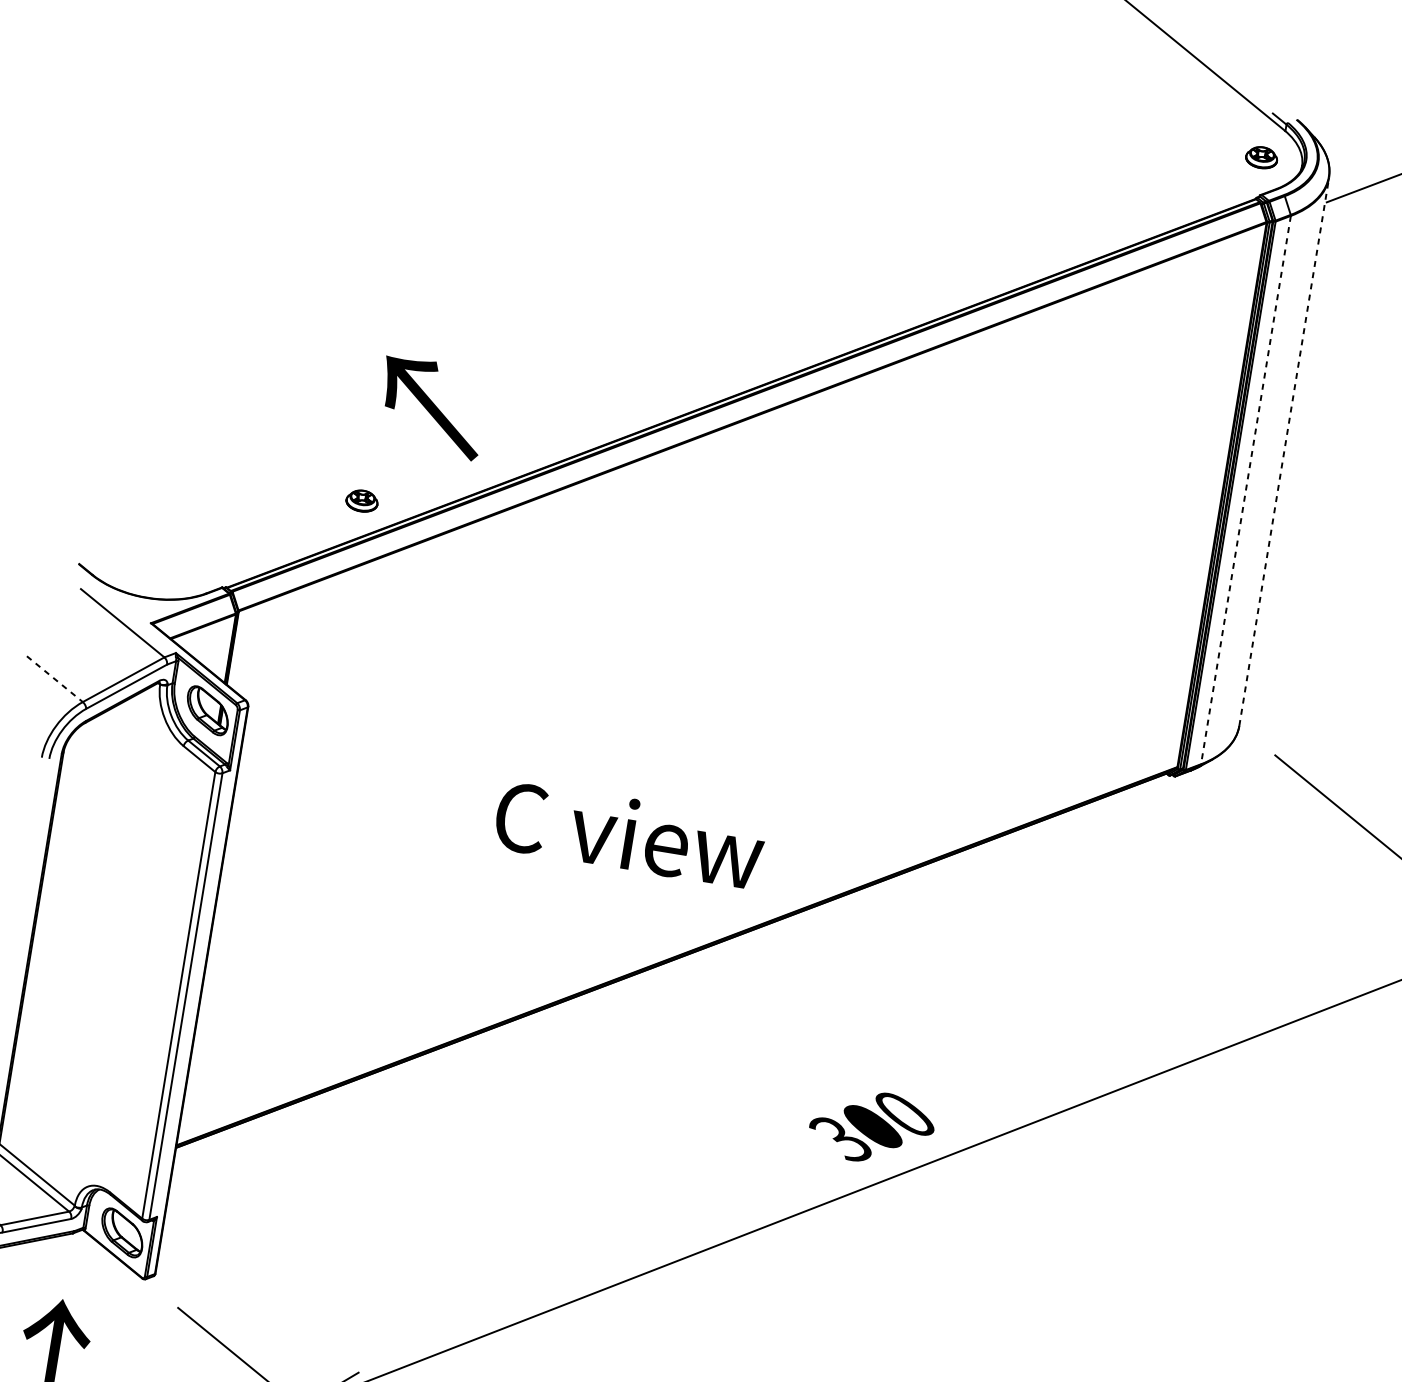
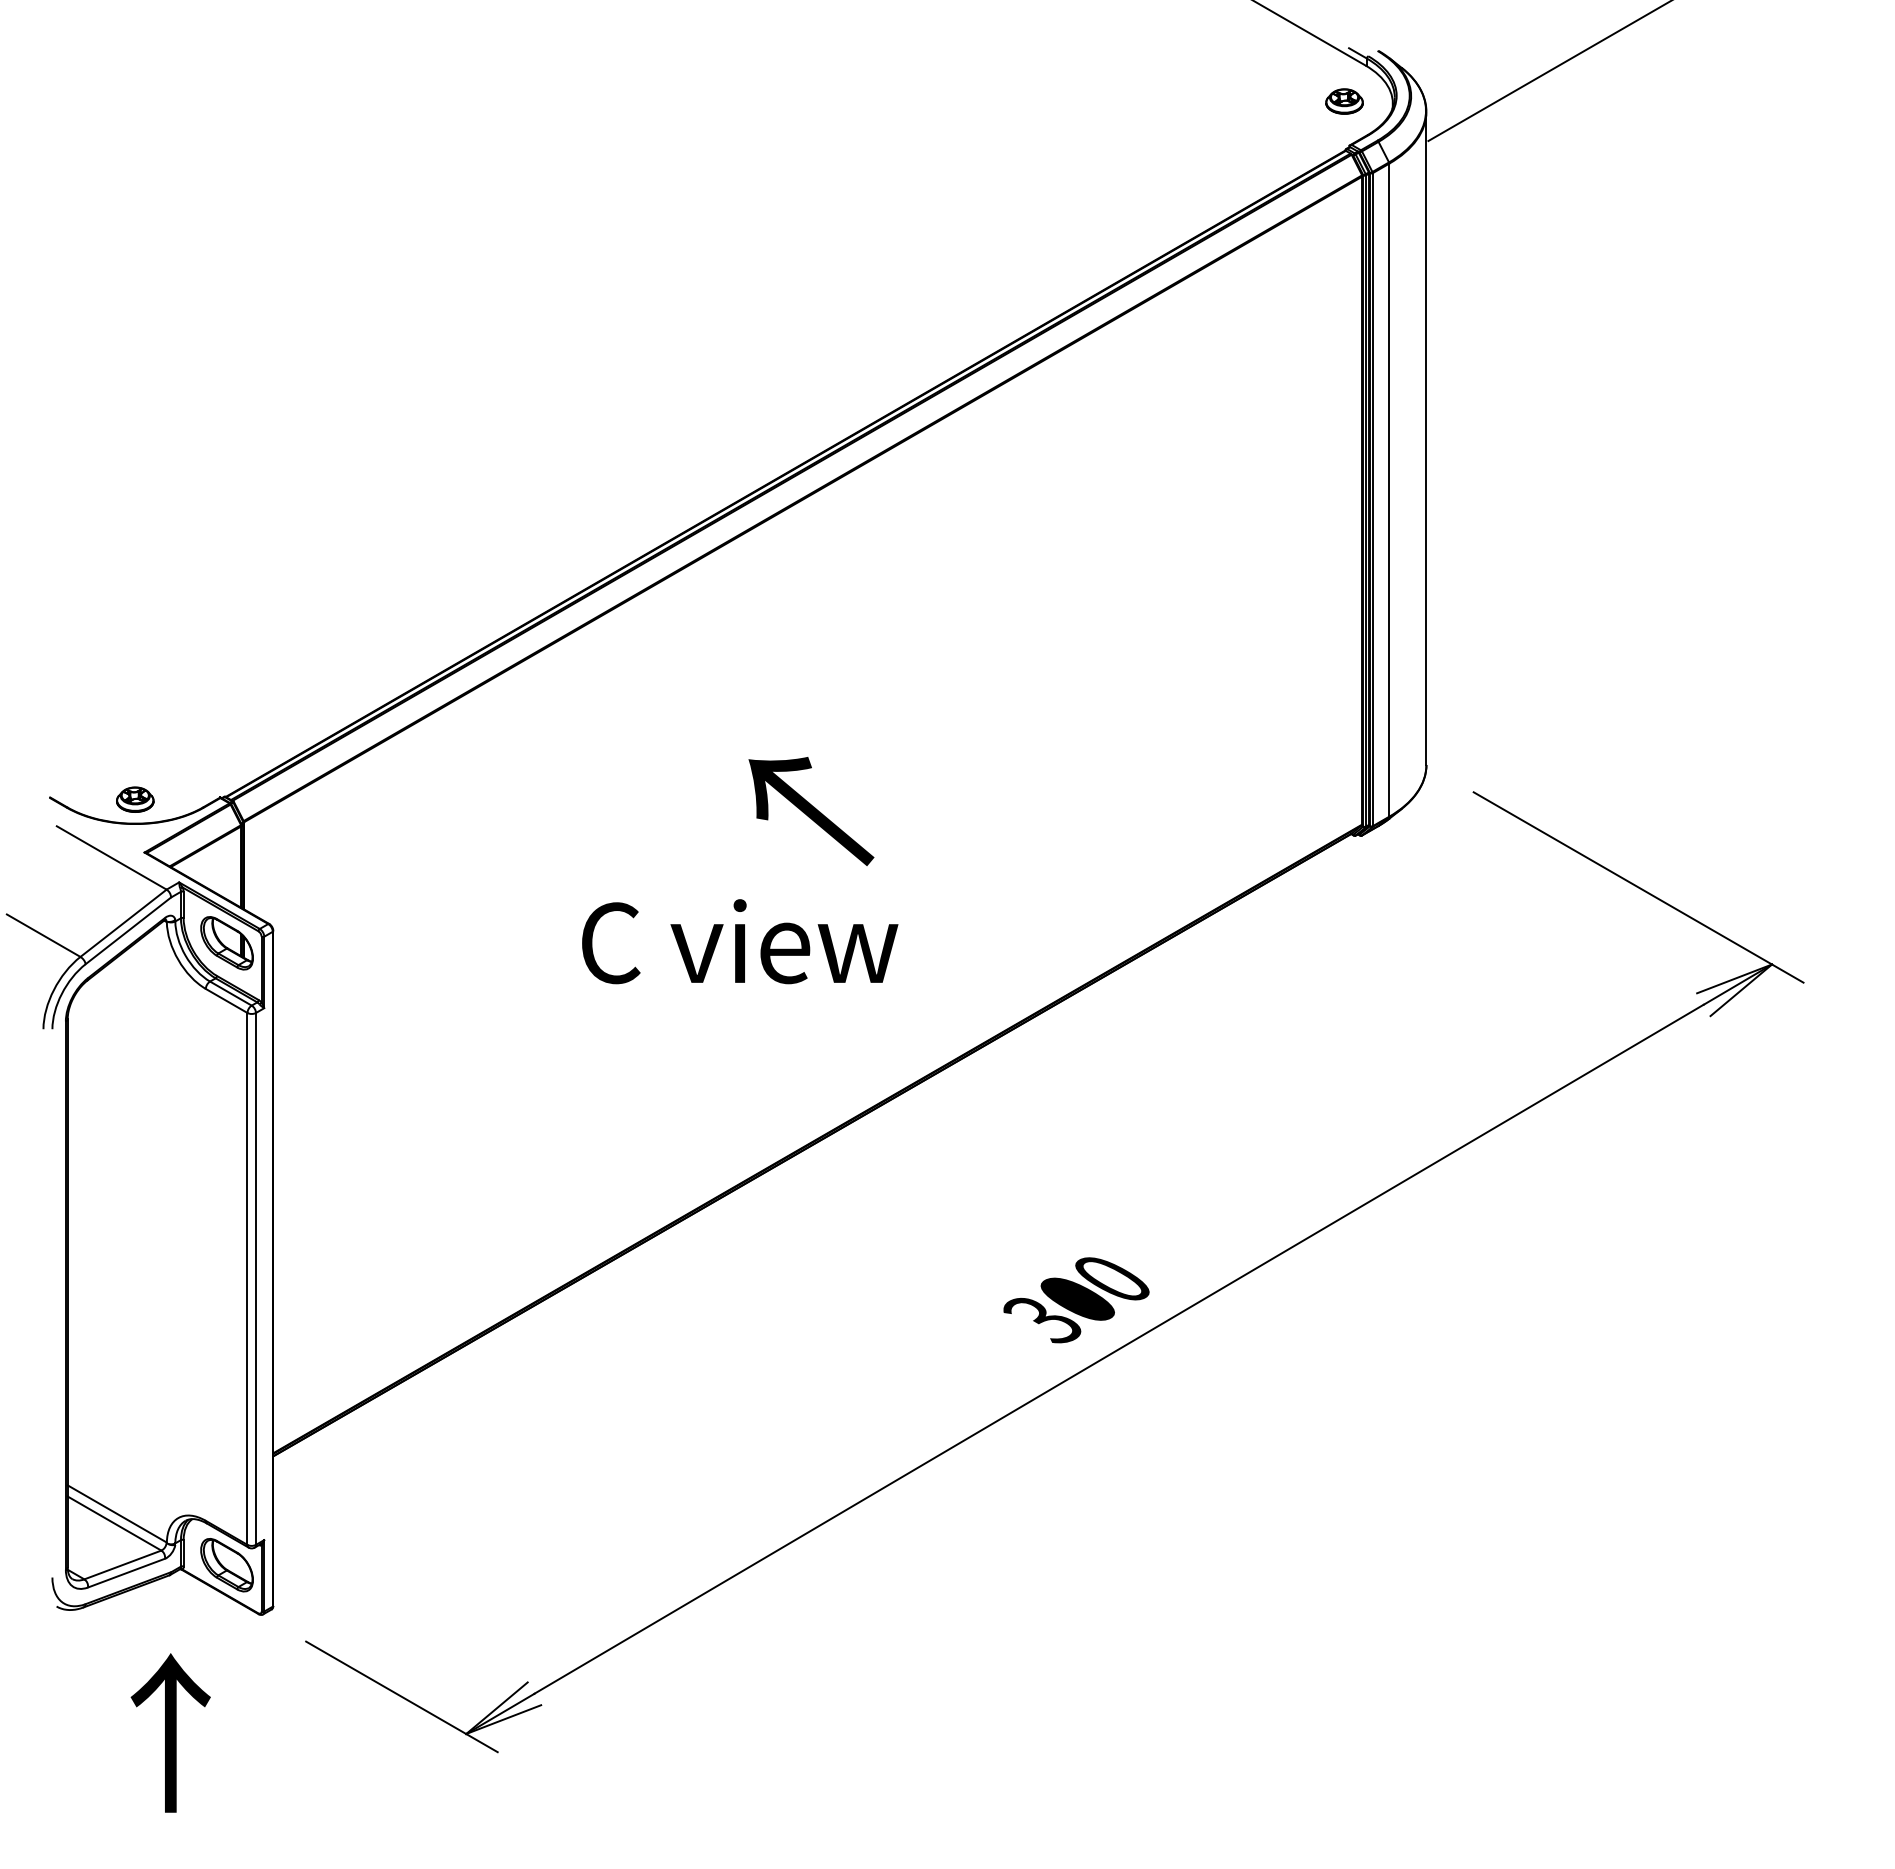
text: (431, 407) -> (811, 811), moved
line: (1284, 451) -> (1426, 438), dashed -> solid
line: (1246, 490) -> (1389, 490), dashed -> solid
part: (362, 500) -> (135, 799), moved
line: (55, 679) -> (44, 935), dashed -> solid
text: (630, 834) -> (740, 941), moved

